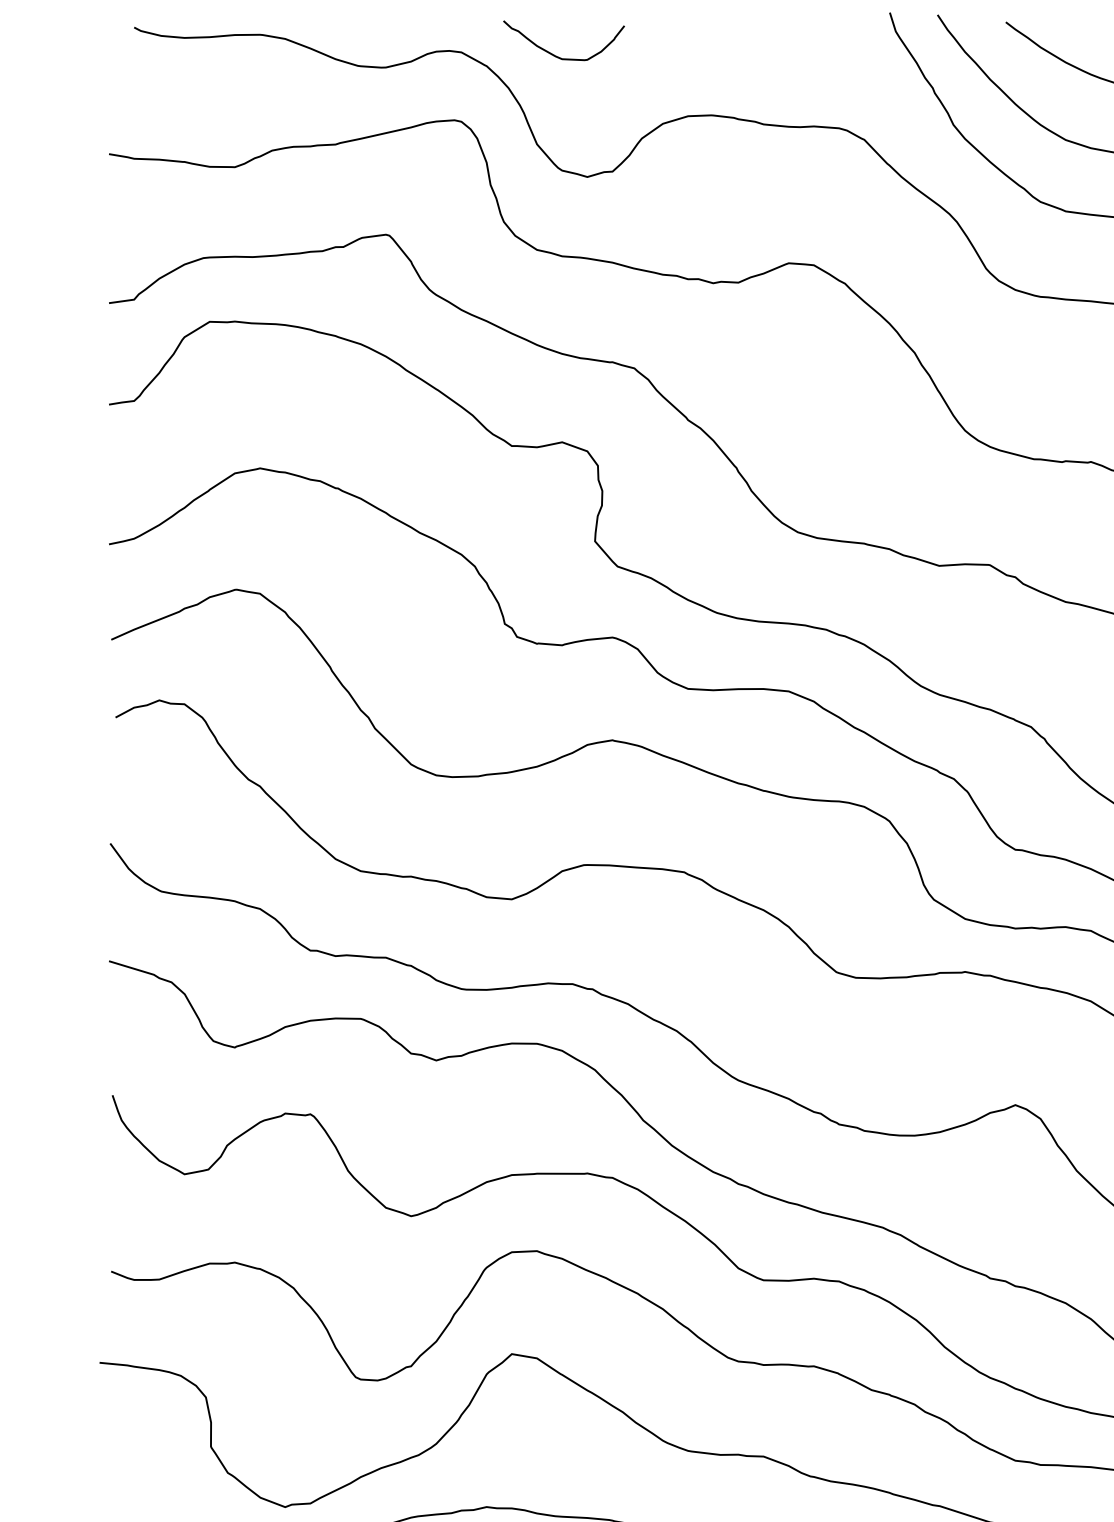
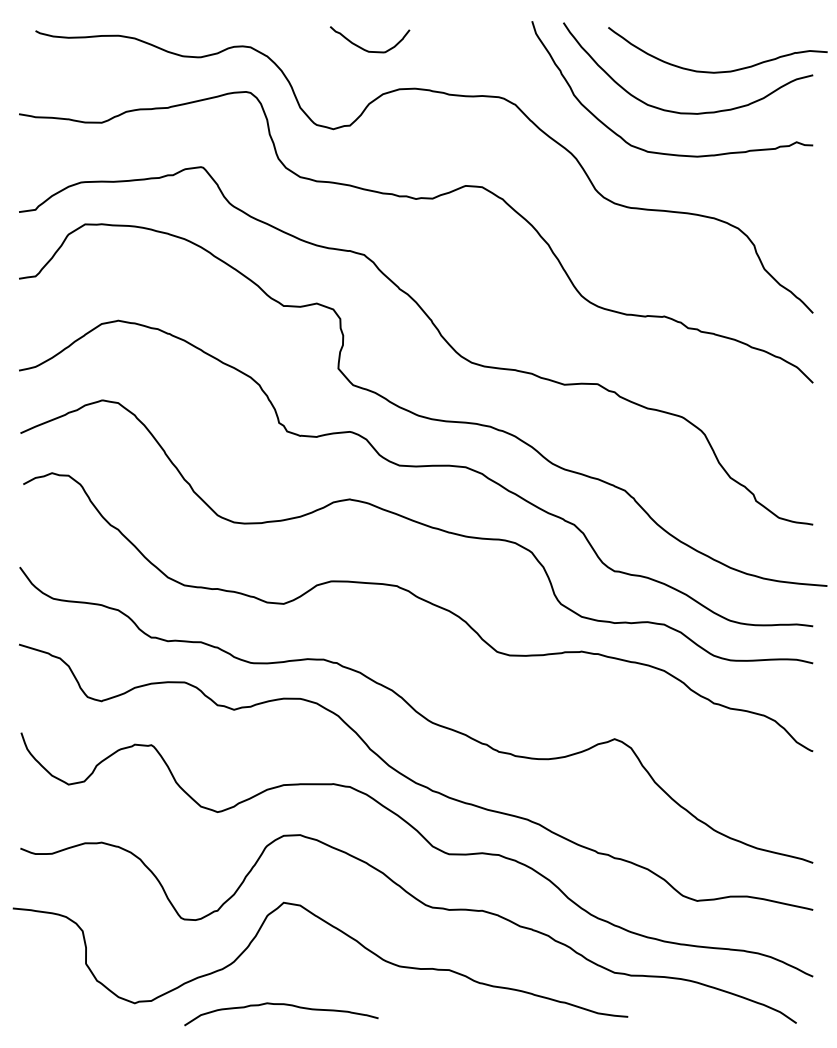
curve: (555, 54) -> (364, 48), moved

